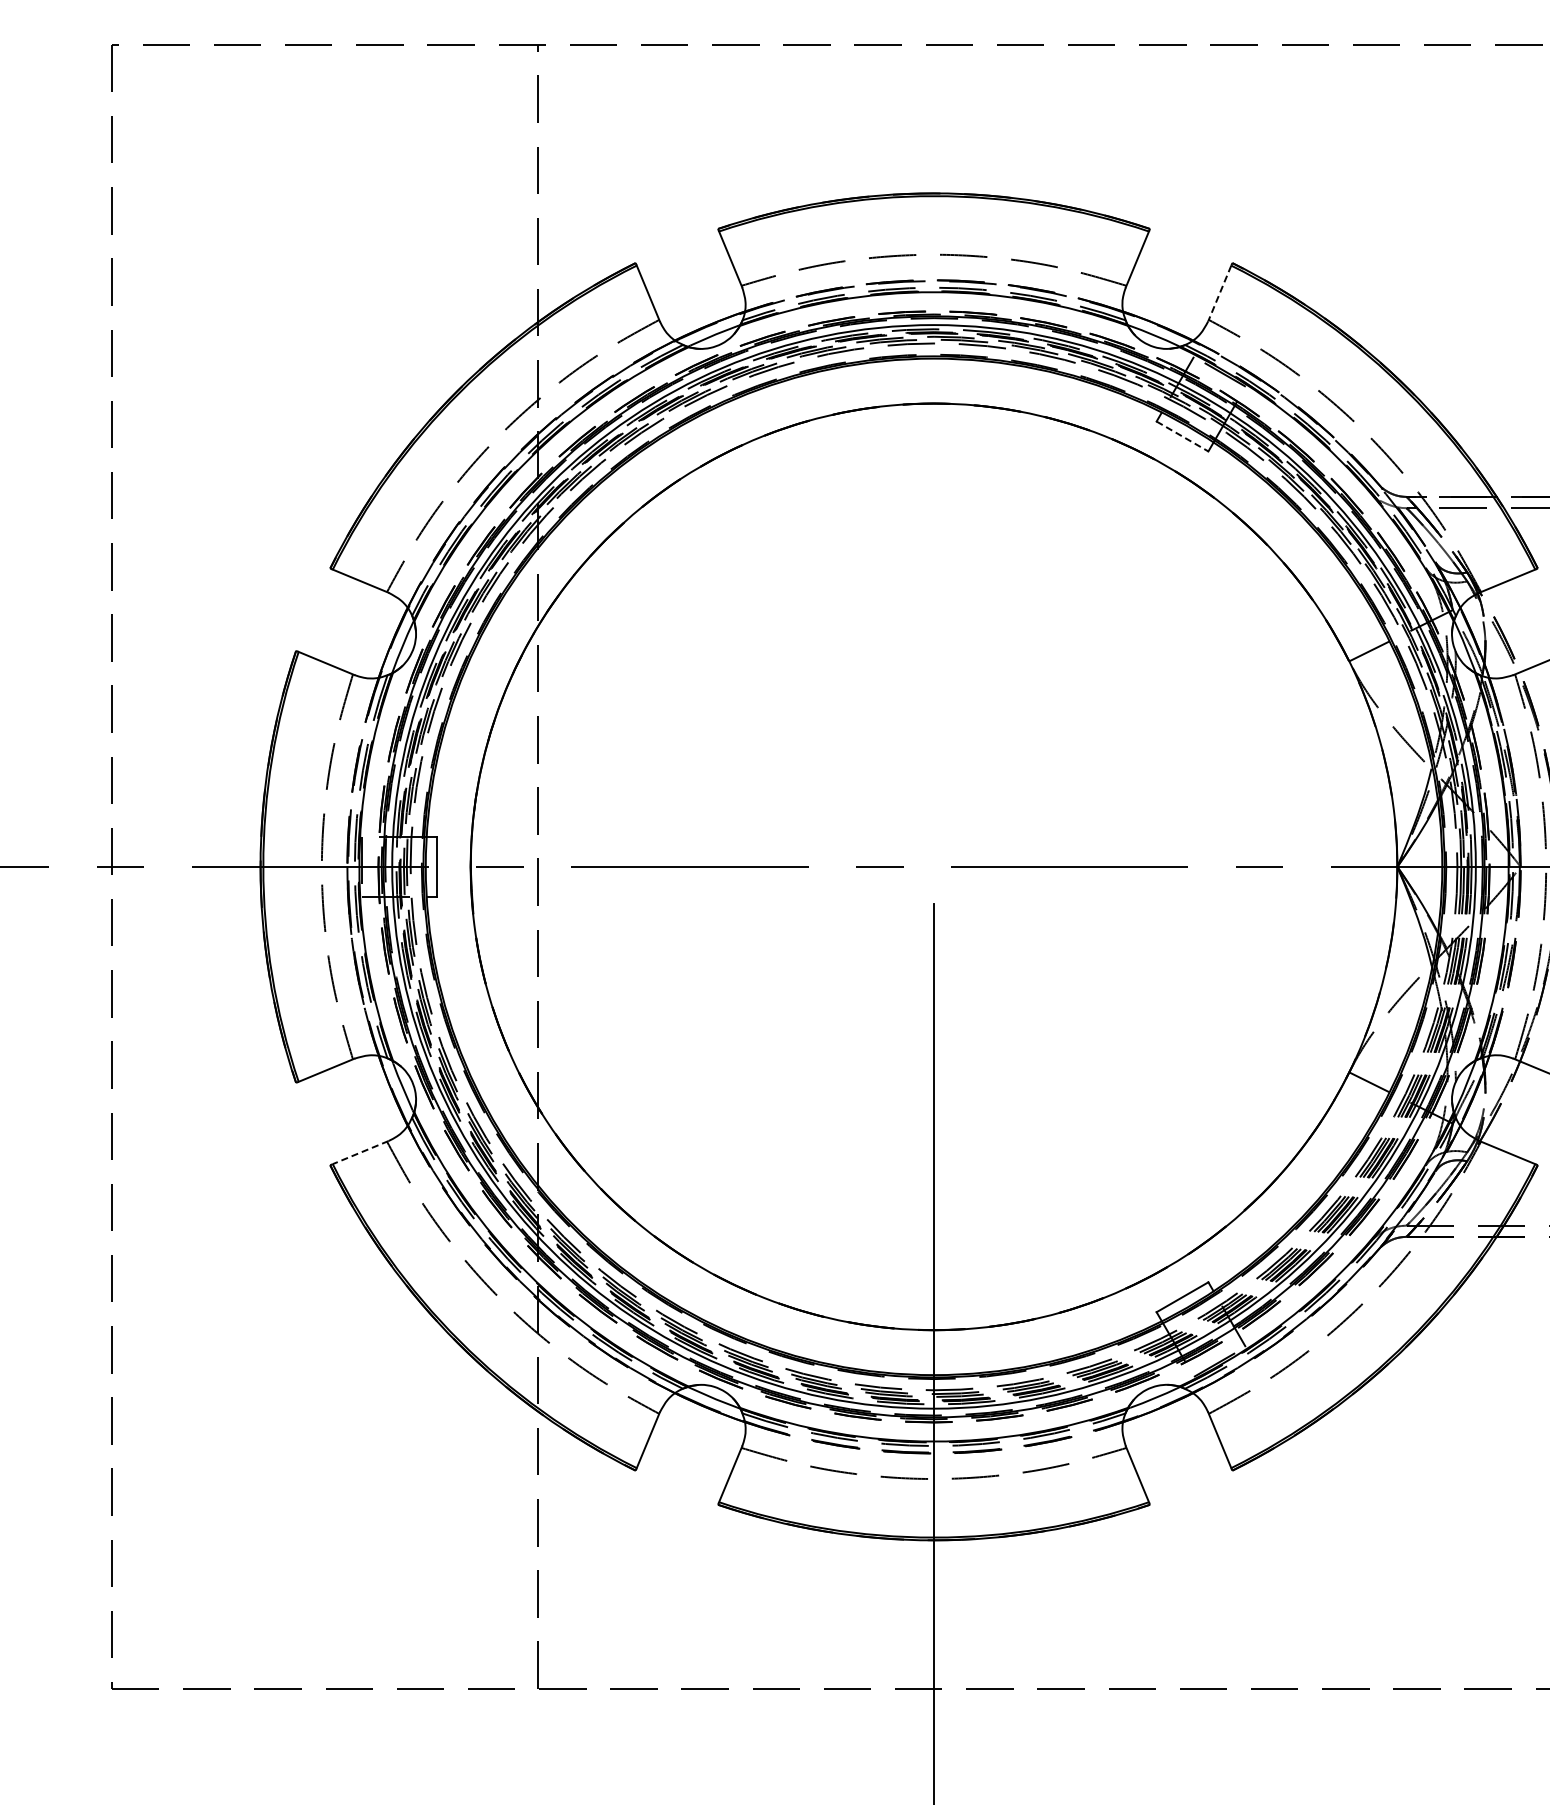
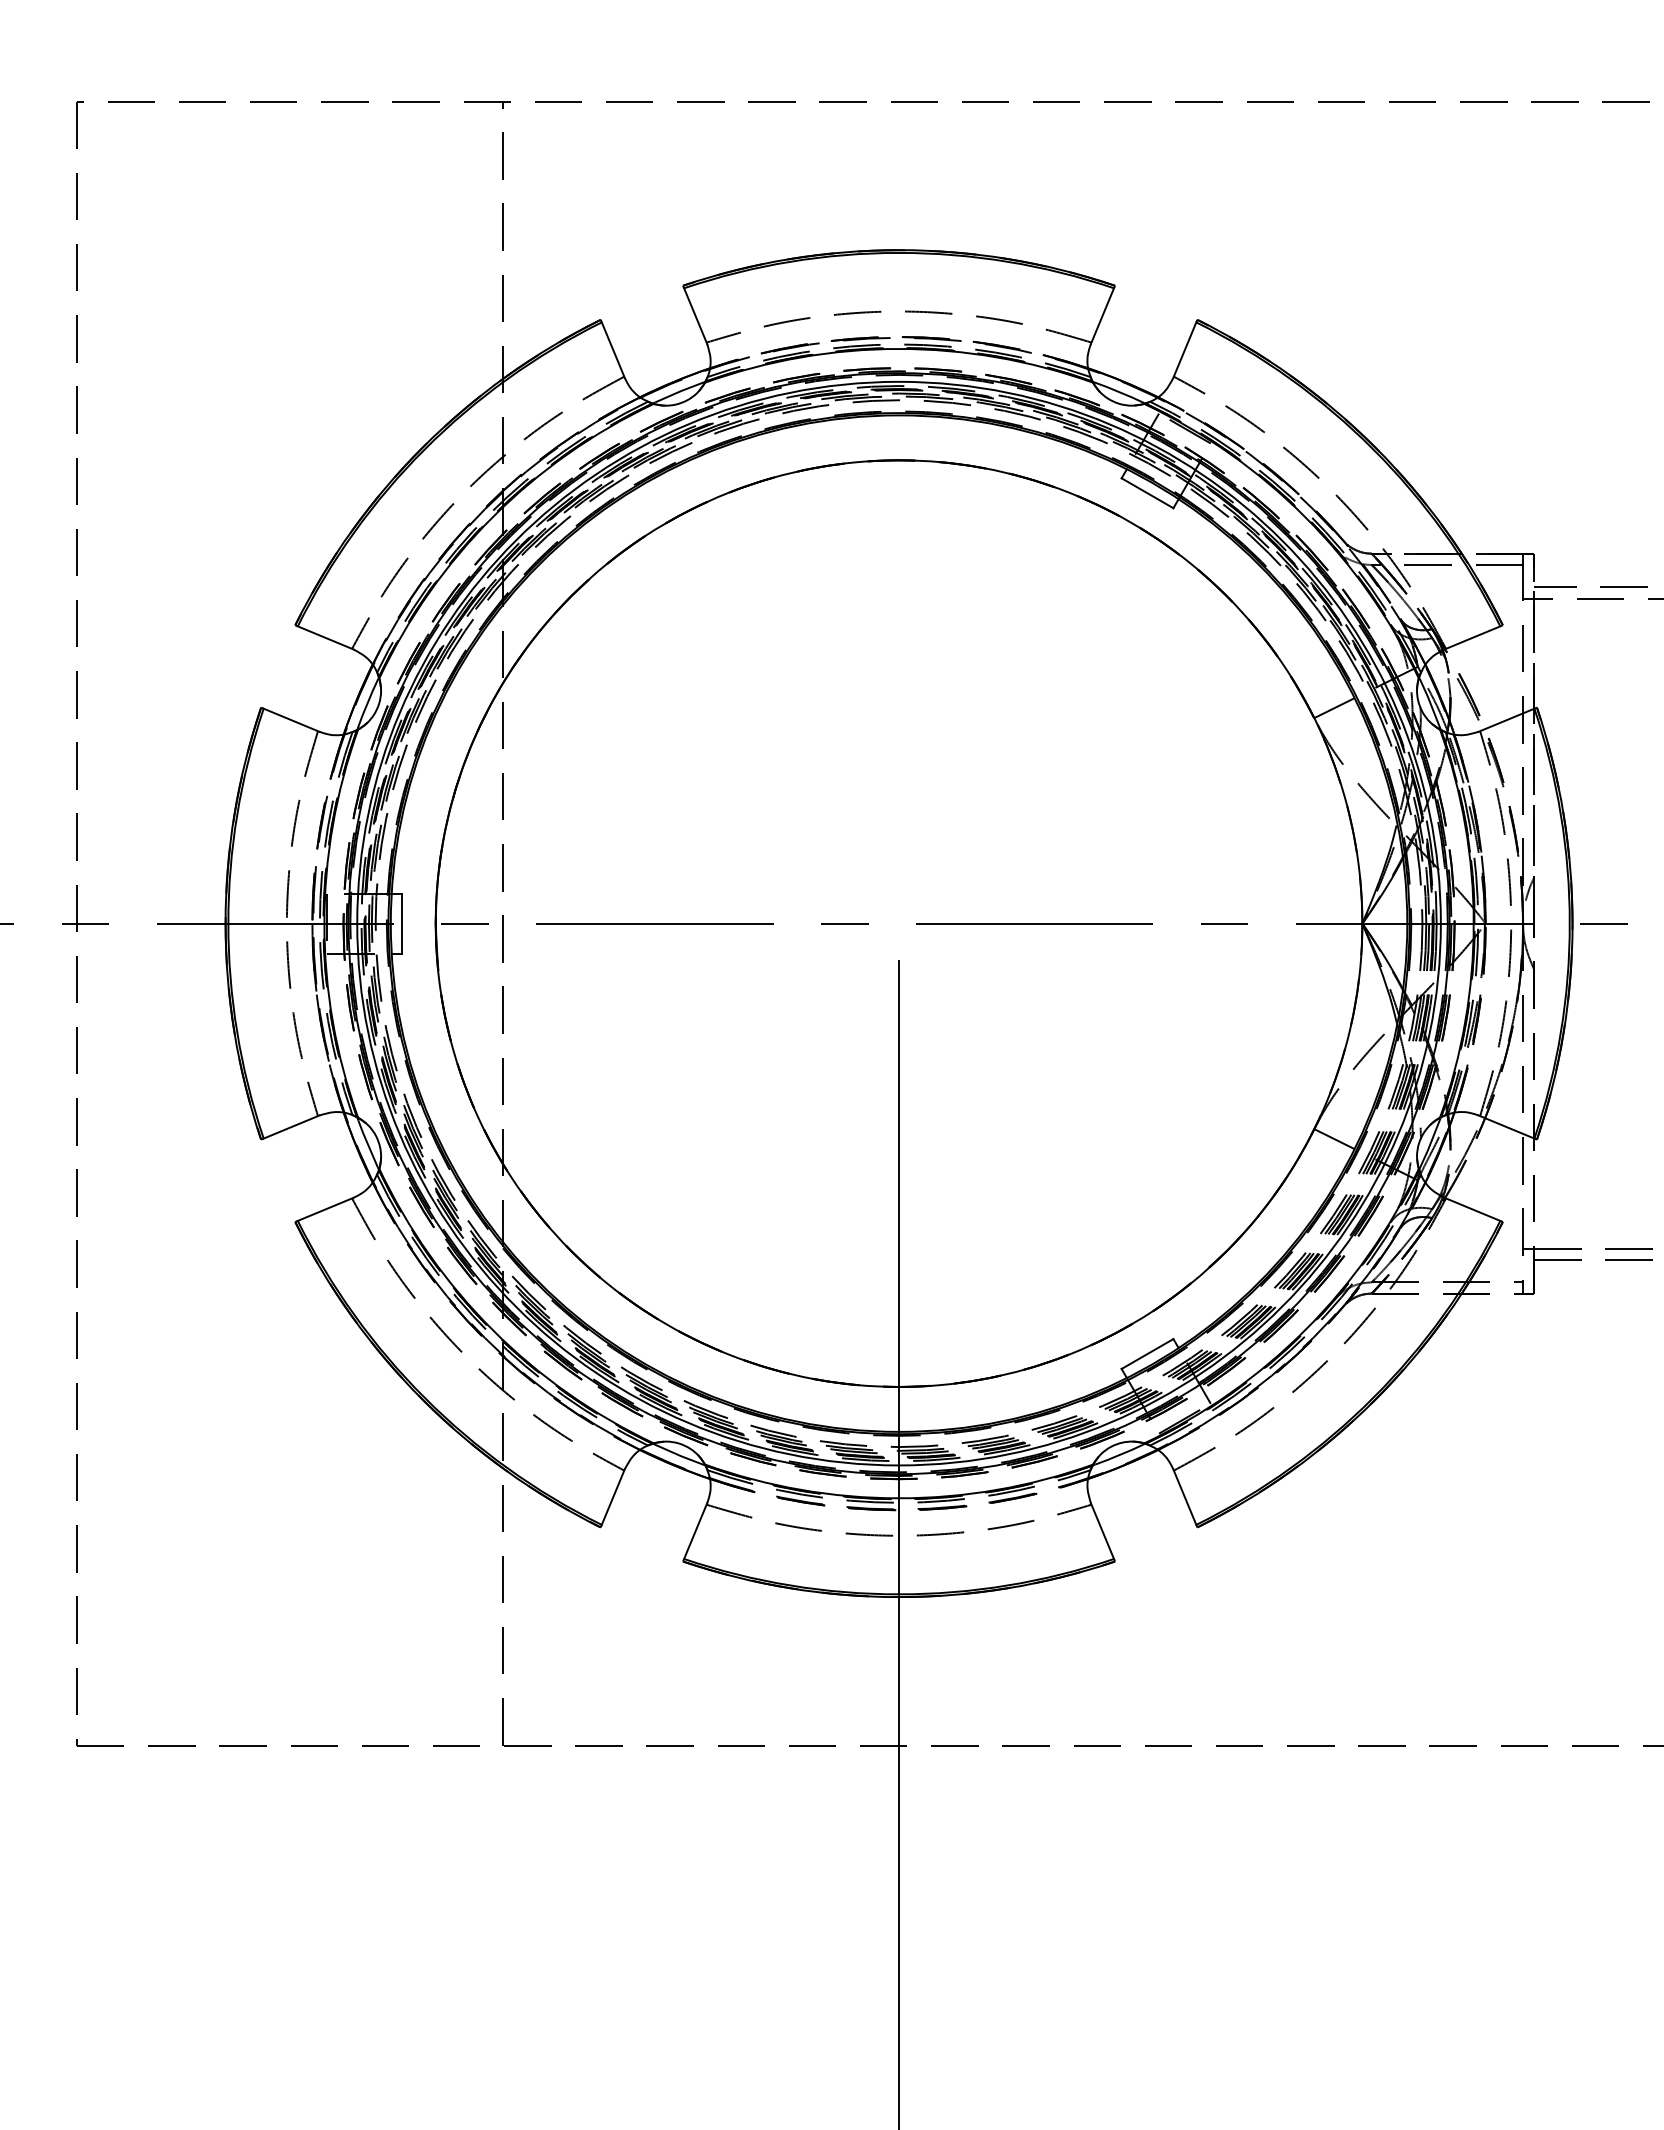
line: (1219, 293) -> (1184, 350), dashed -> solid
line: (1182, 436) -> (1147, 493), dashed -> solid
line: (360, 1152) -> (325, 1209), dashed -> solid

